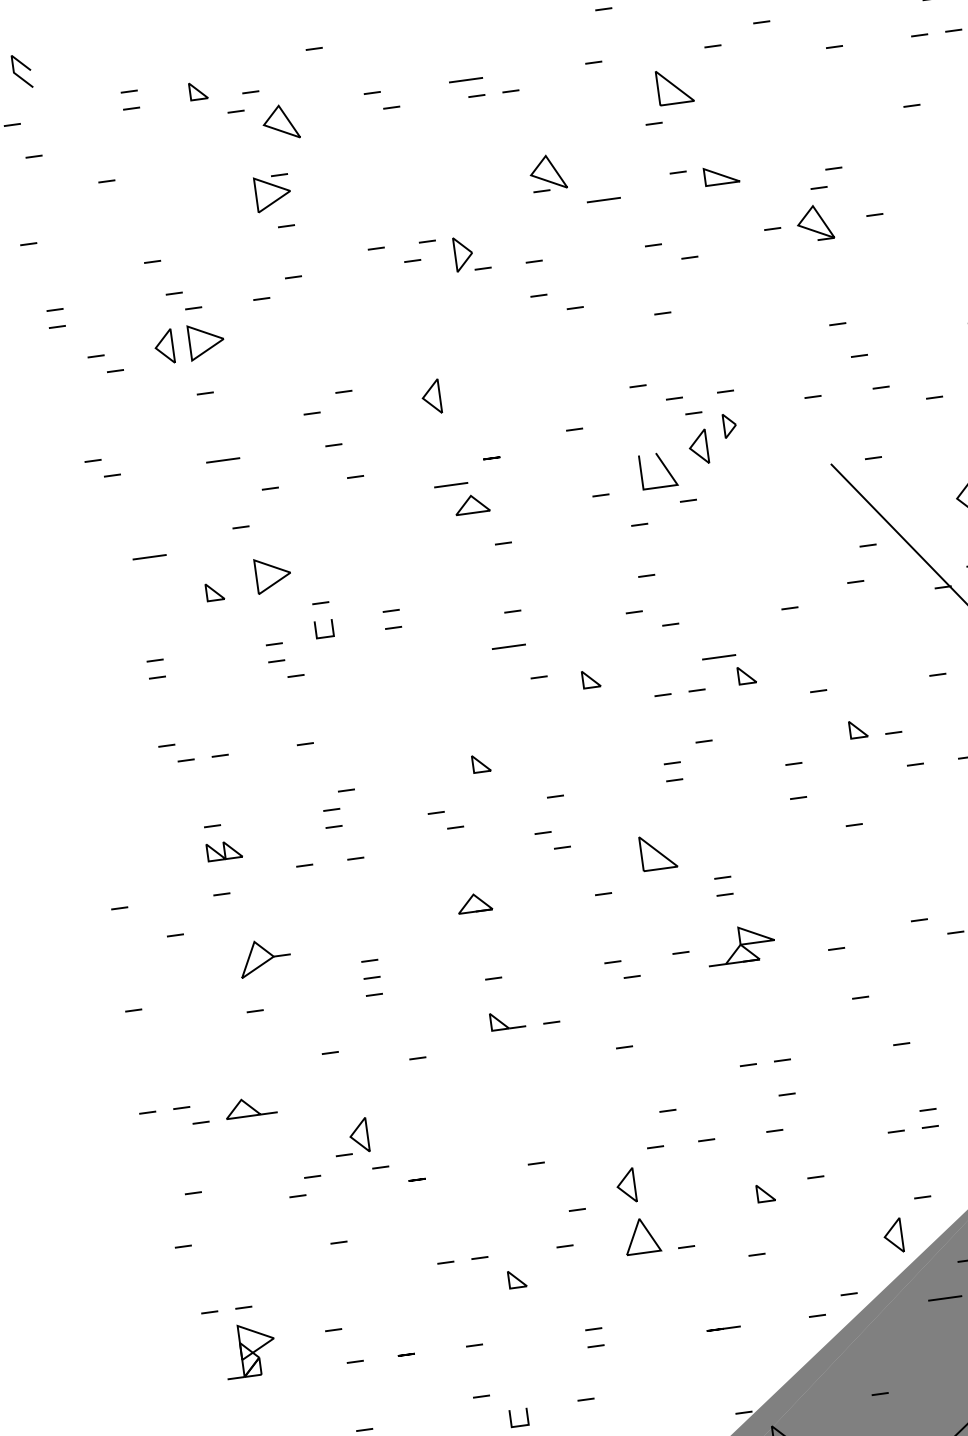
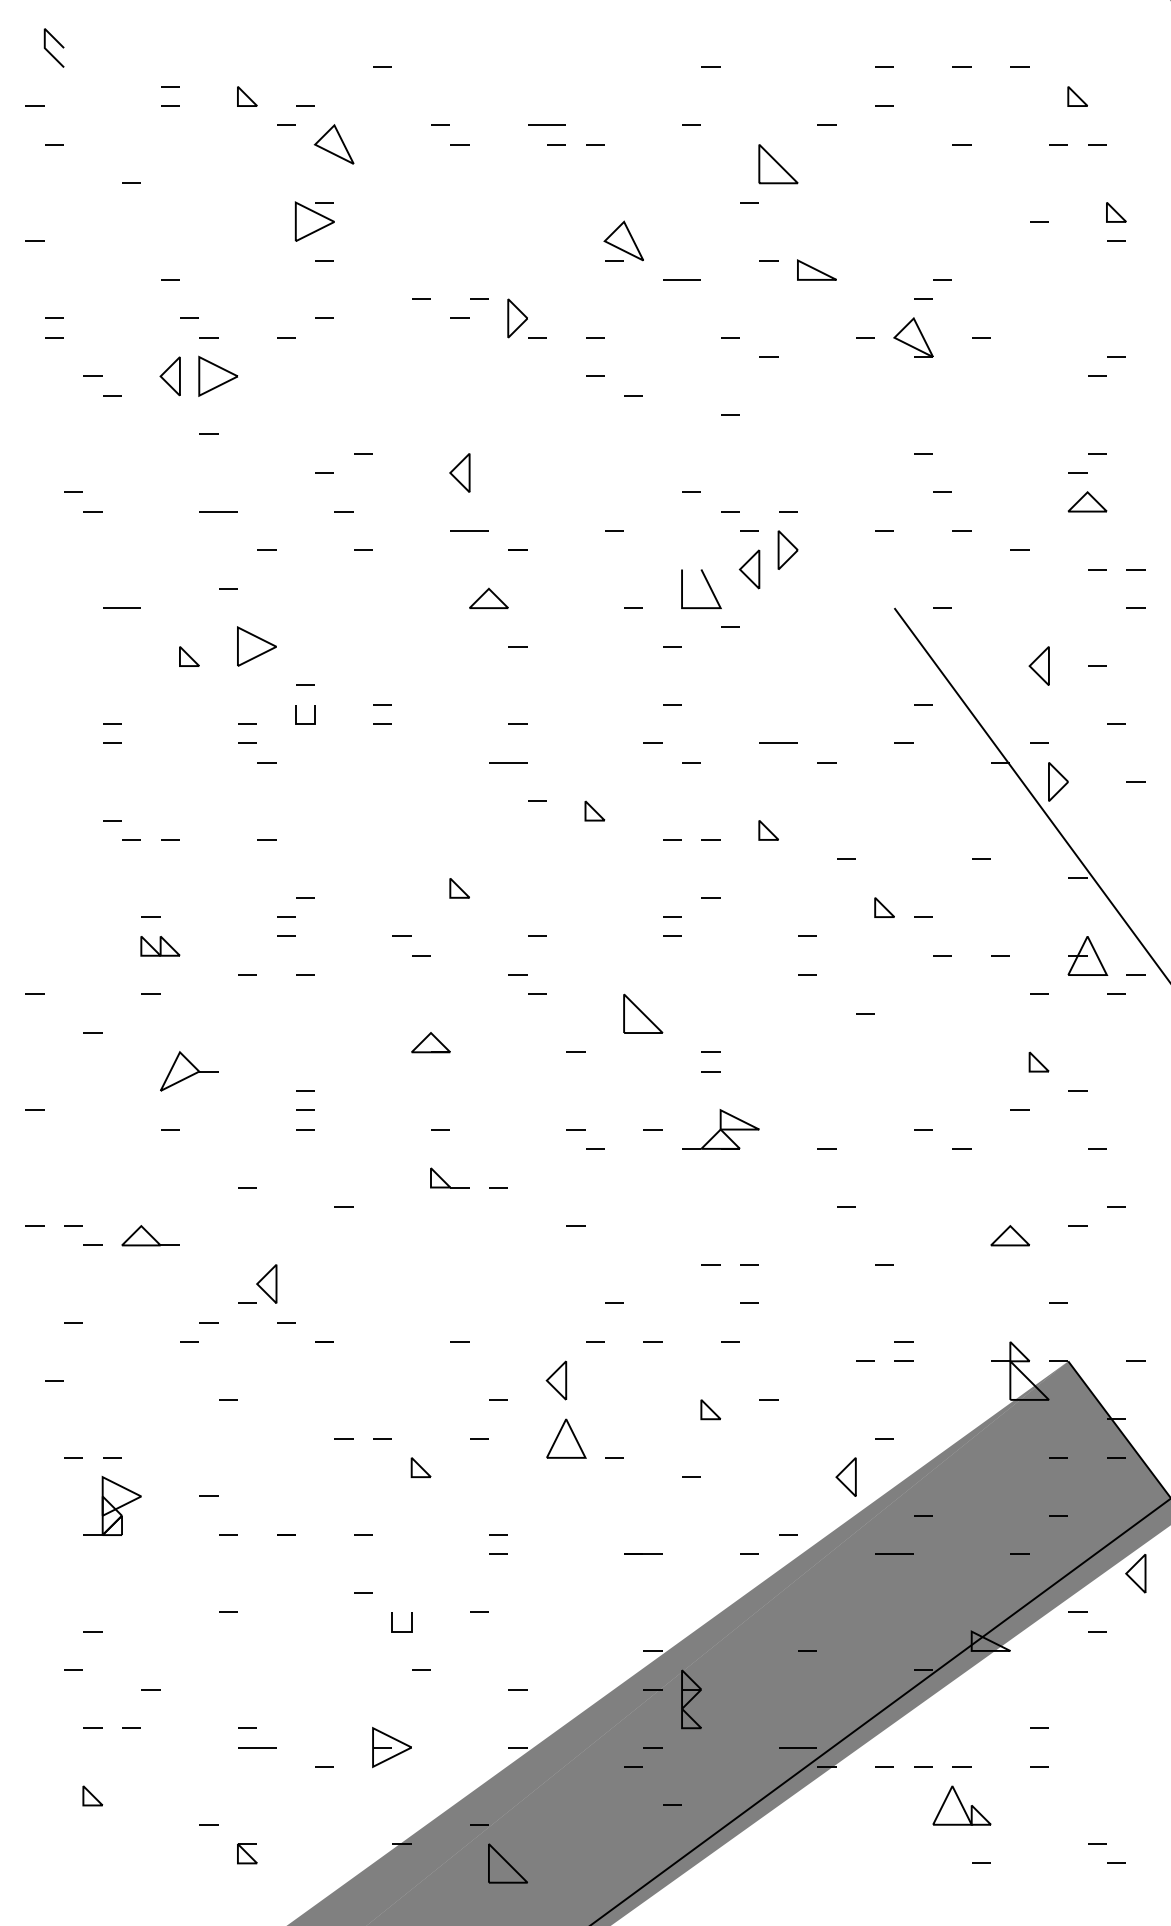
part: (729, 425) -> (787, 549), size x1.43
line: (451, 484) -> (469, 530), moved
line: (718, 656) -> (778, 742), moved

